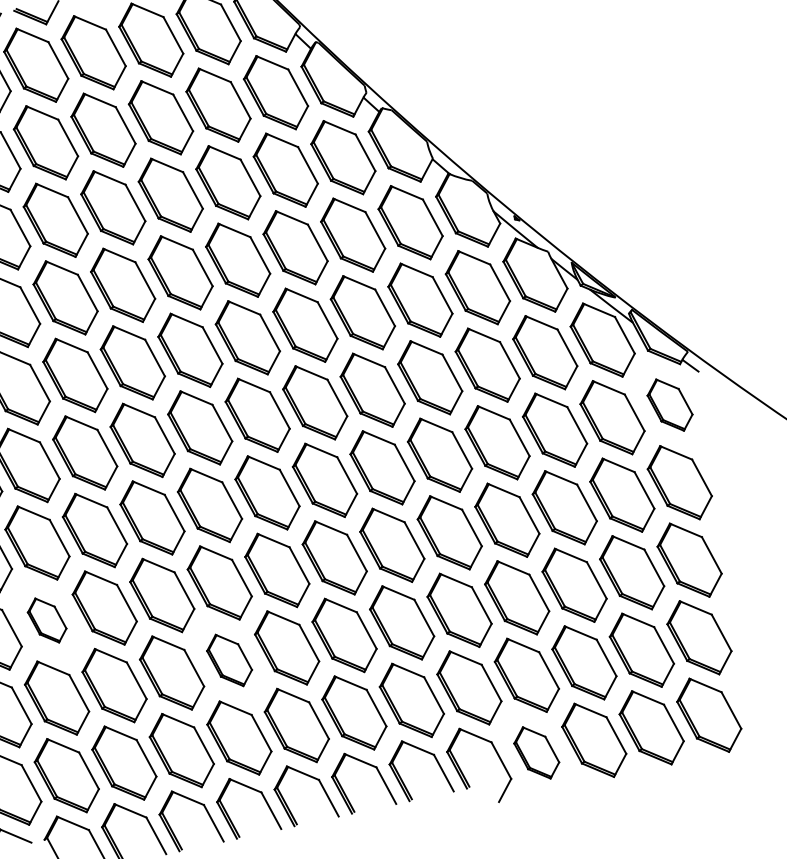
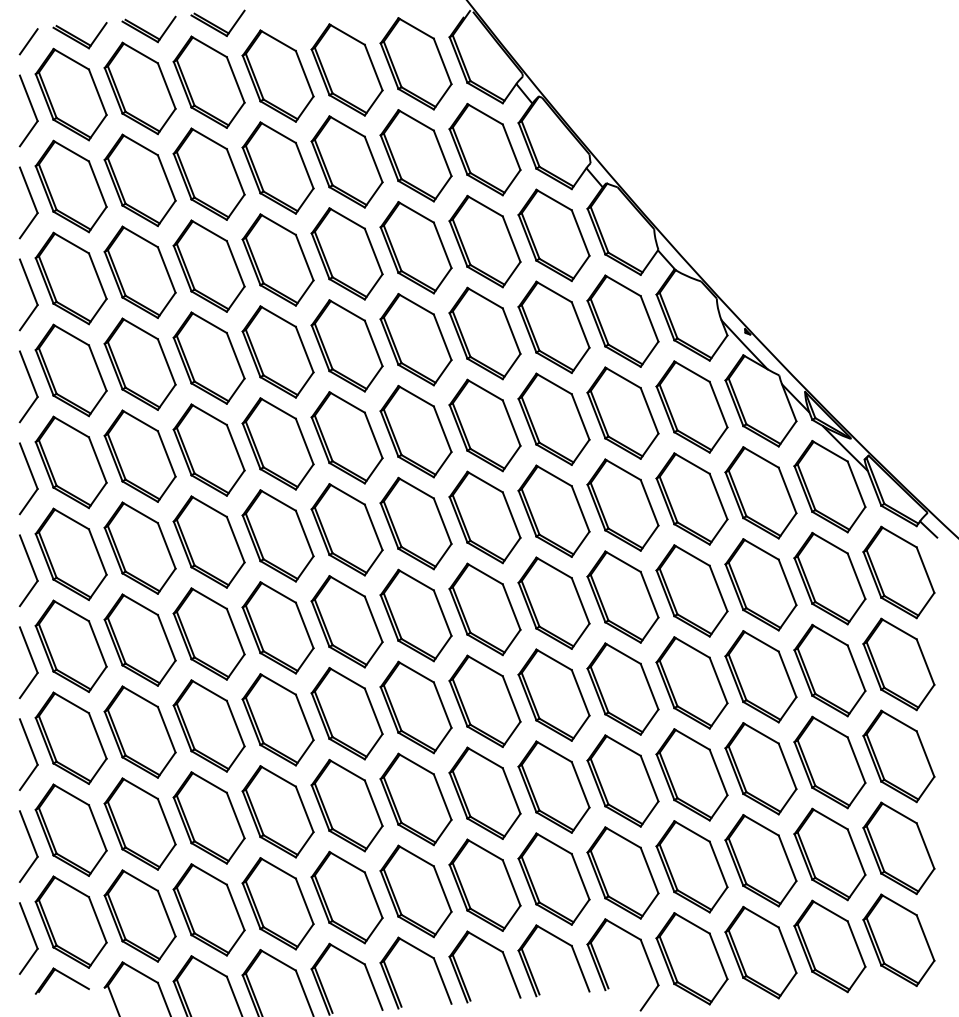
part: (669, 405) -> (898, 572), size x1.43
part: (46, 620) -> (139, 731), size x1.67
part: (229, 660) -> (346, 805), size x1.43
part: (536, 752) -> (691, 958), size x1.43

